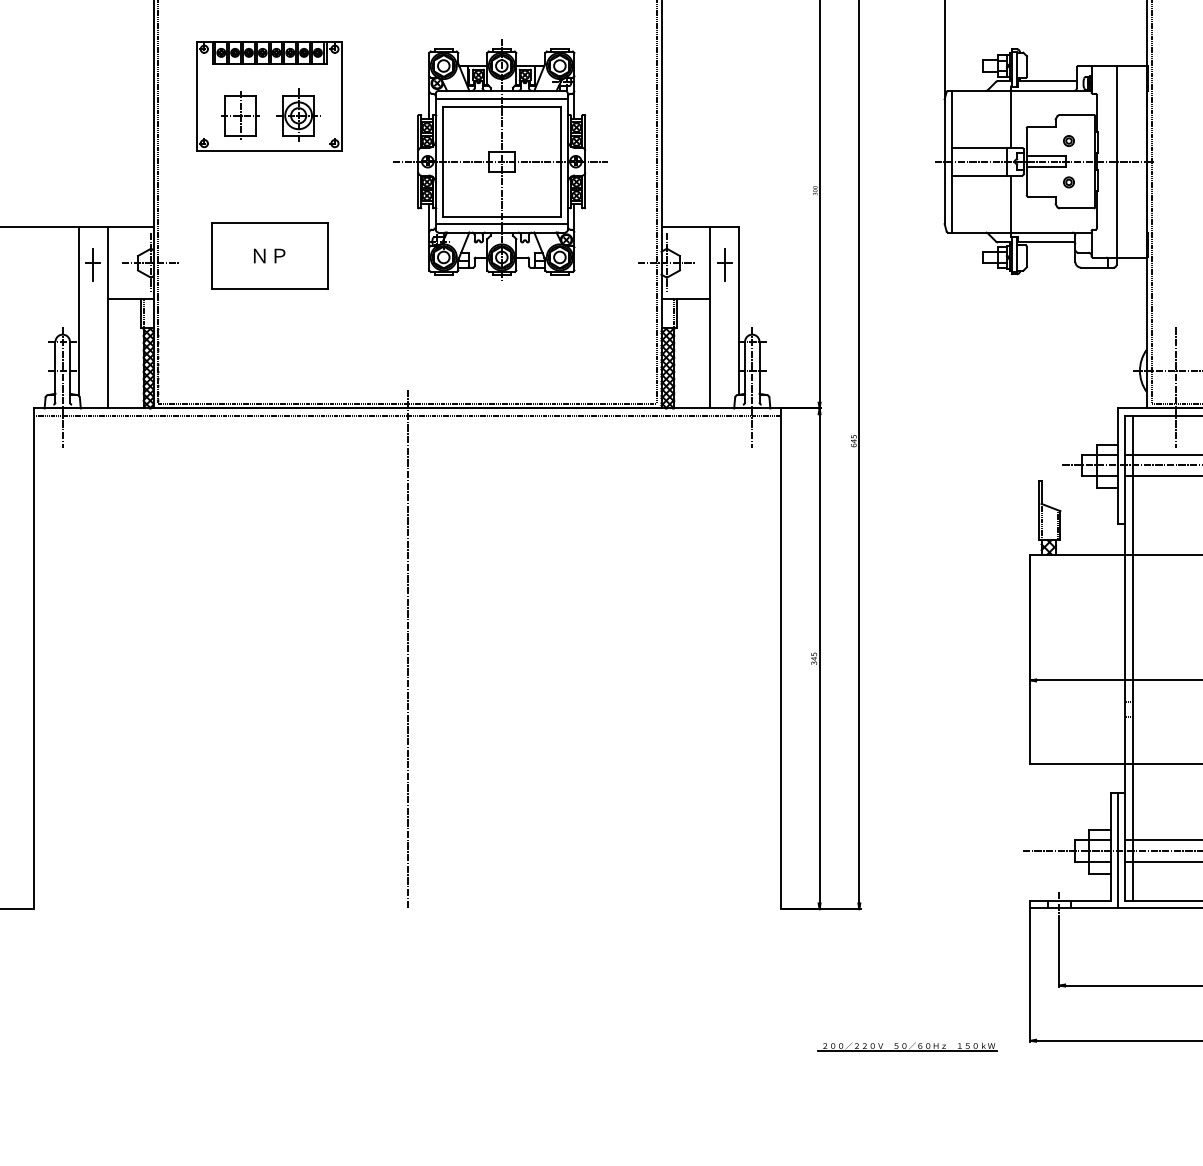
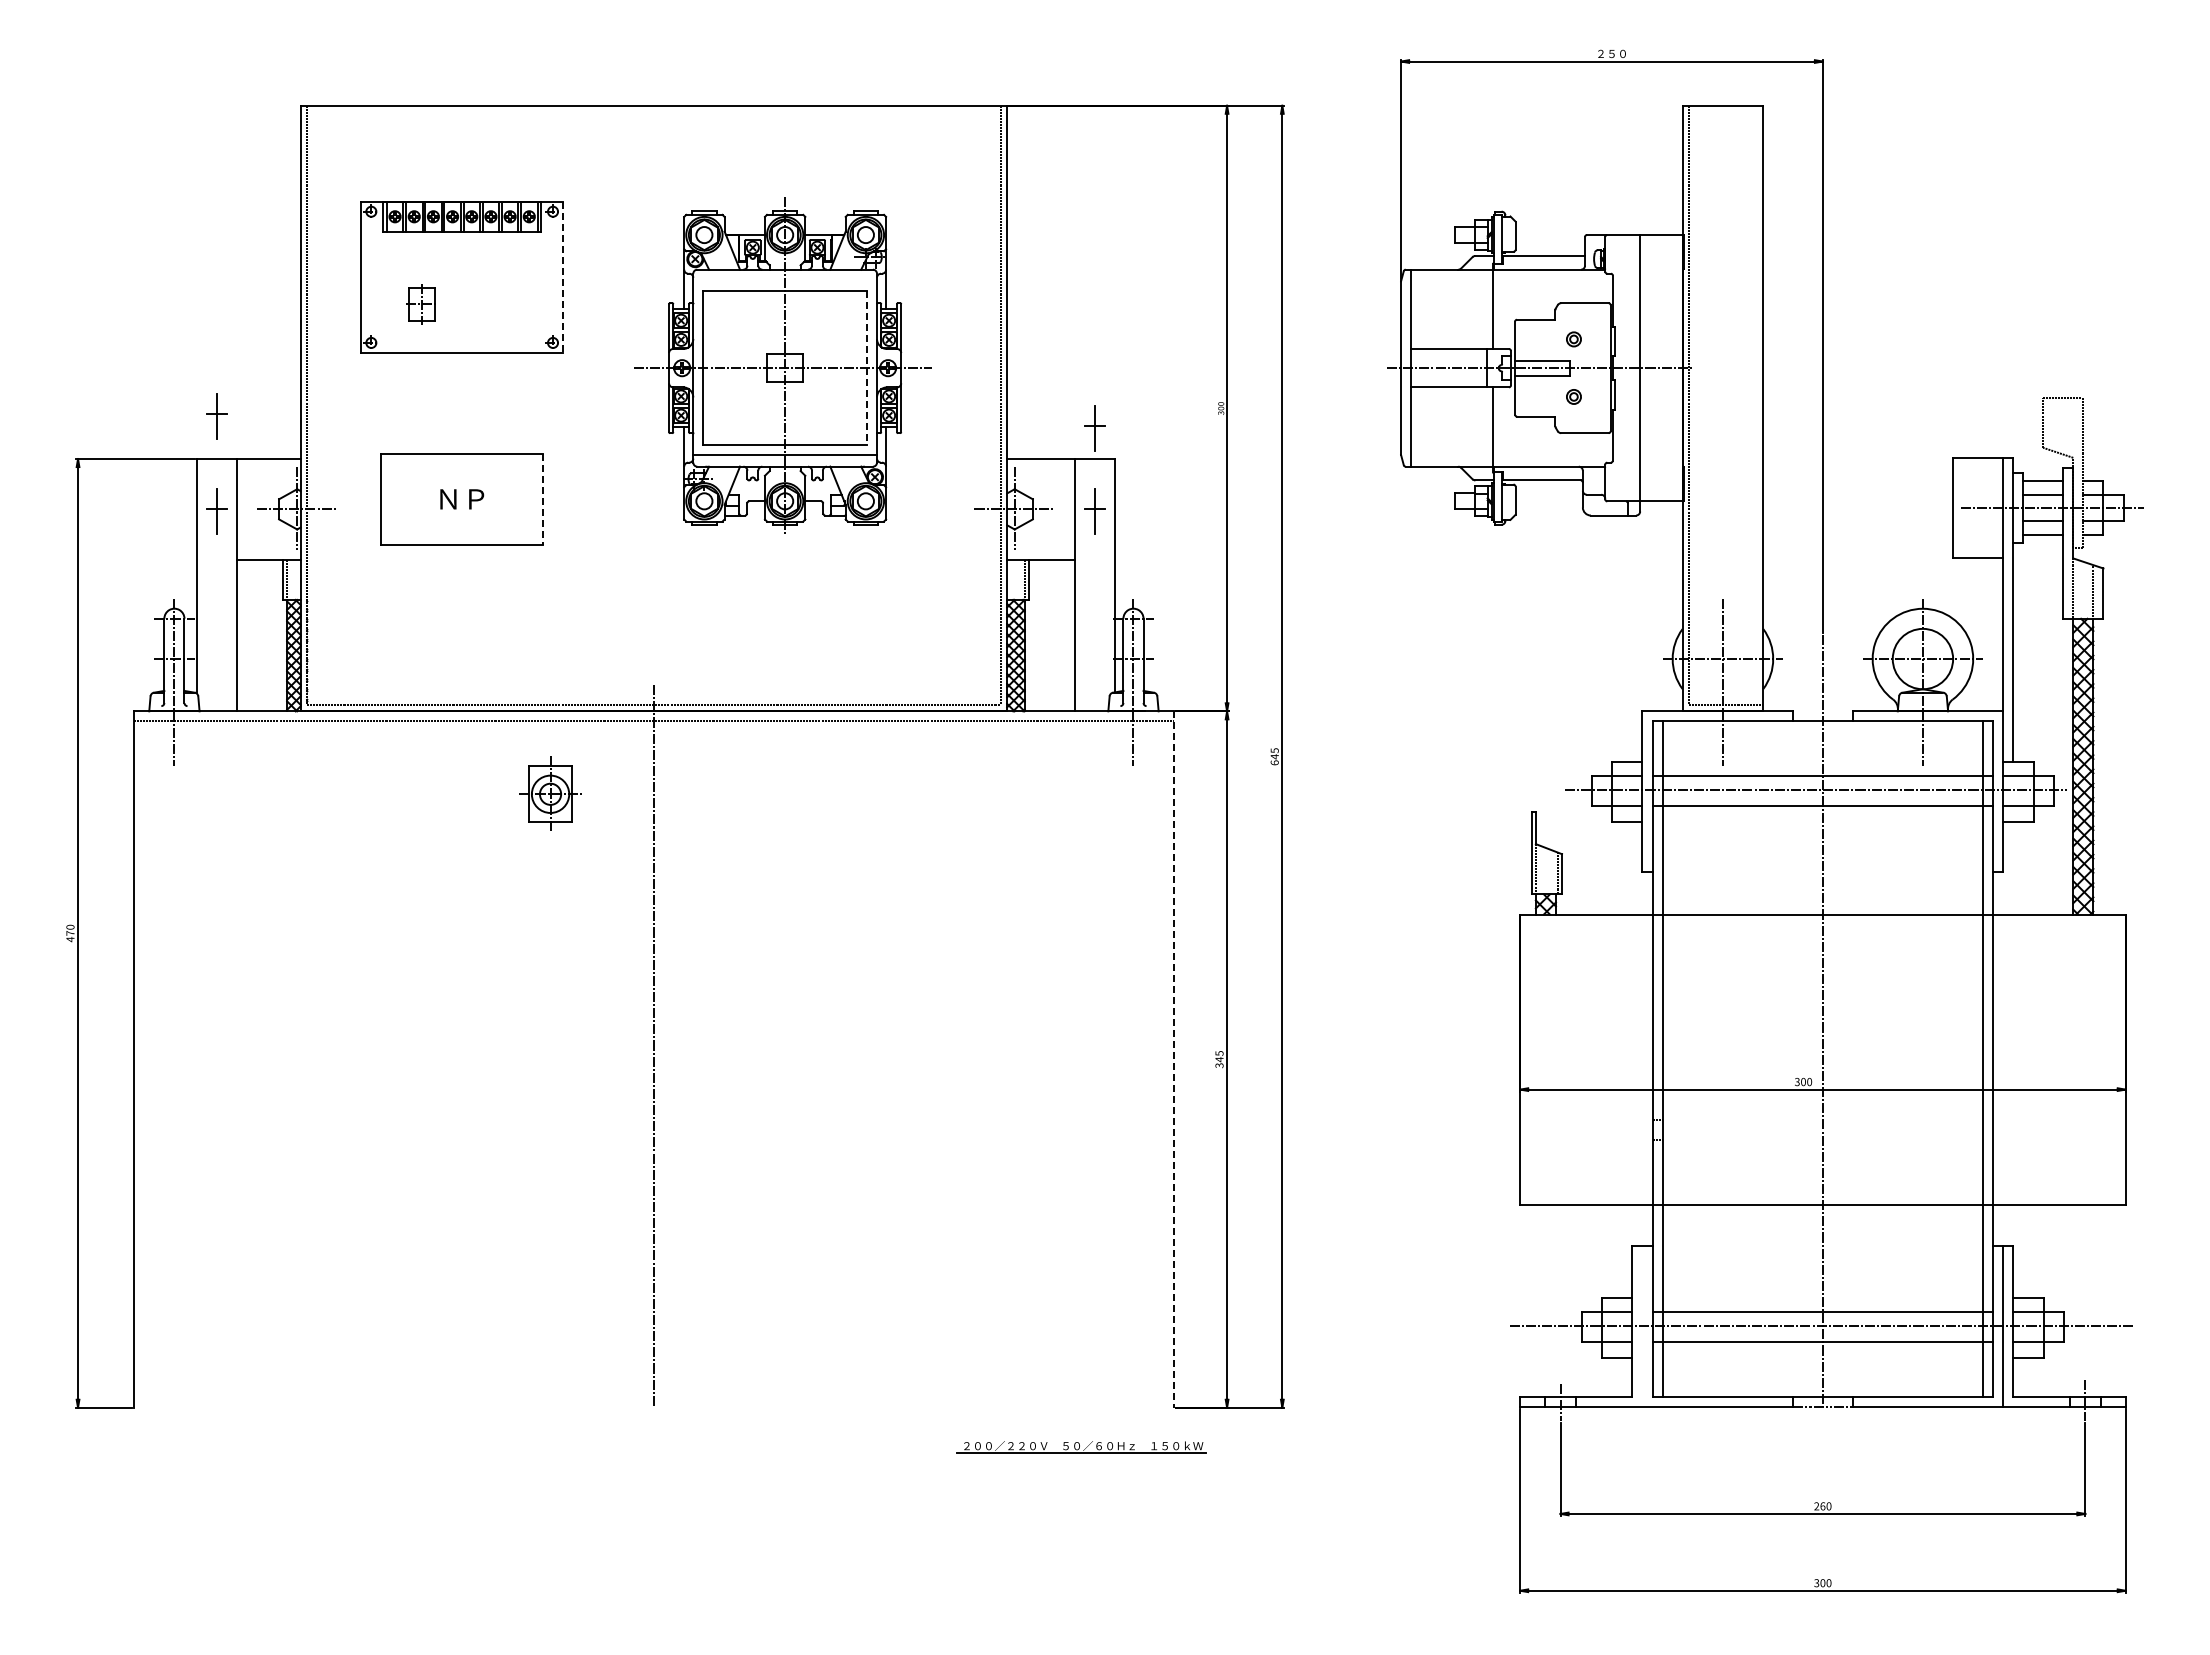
line: (342, 96) -> (563, 277), solid -> dashed
line: (502, 99) -> (785, 281), removed
part: (240, 115) -> (421, 304), size x0.6
part: (298, 115) -> (550, 793), moved
line: (560, 161) -> (866, 368), solid -> dashed
part: (92, 196) -> (216, 416), added
part: (724, 205) -> (1094, 428), added
line: (327, 256) -> (542, 499), solid -> dashed
line: (781, 659) -> (1173, 1060), solid -> dashed
line: (1118, 850) -> (1642, 1325), removed
part: (907, 1047) -> (1081, 1447), moved

